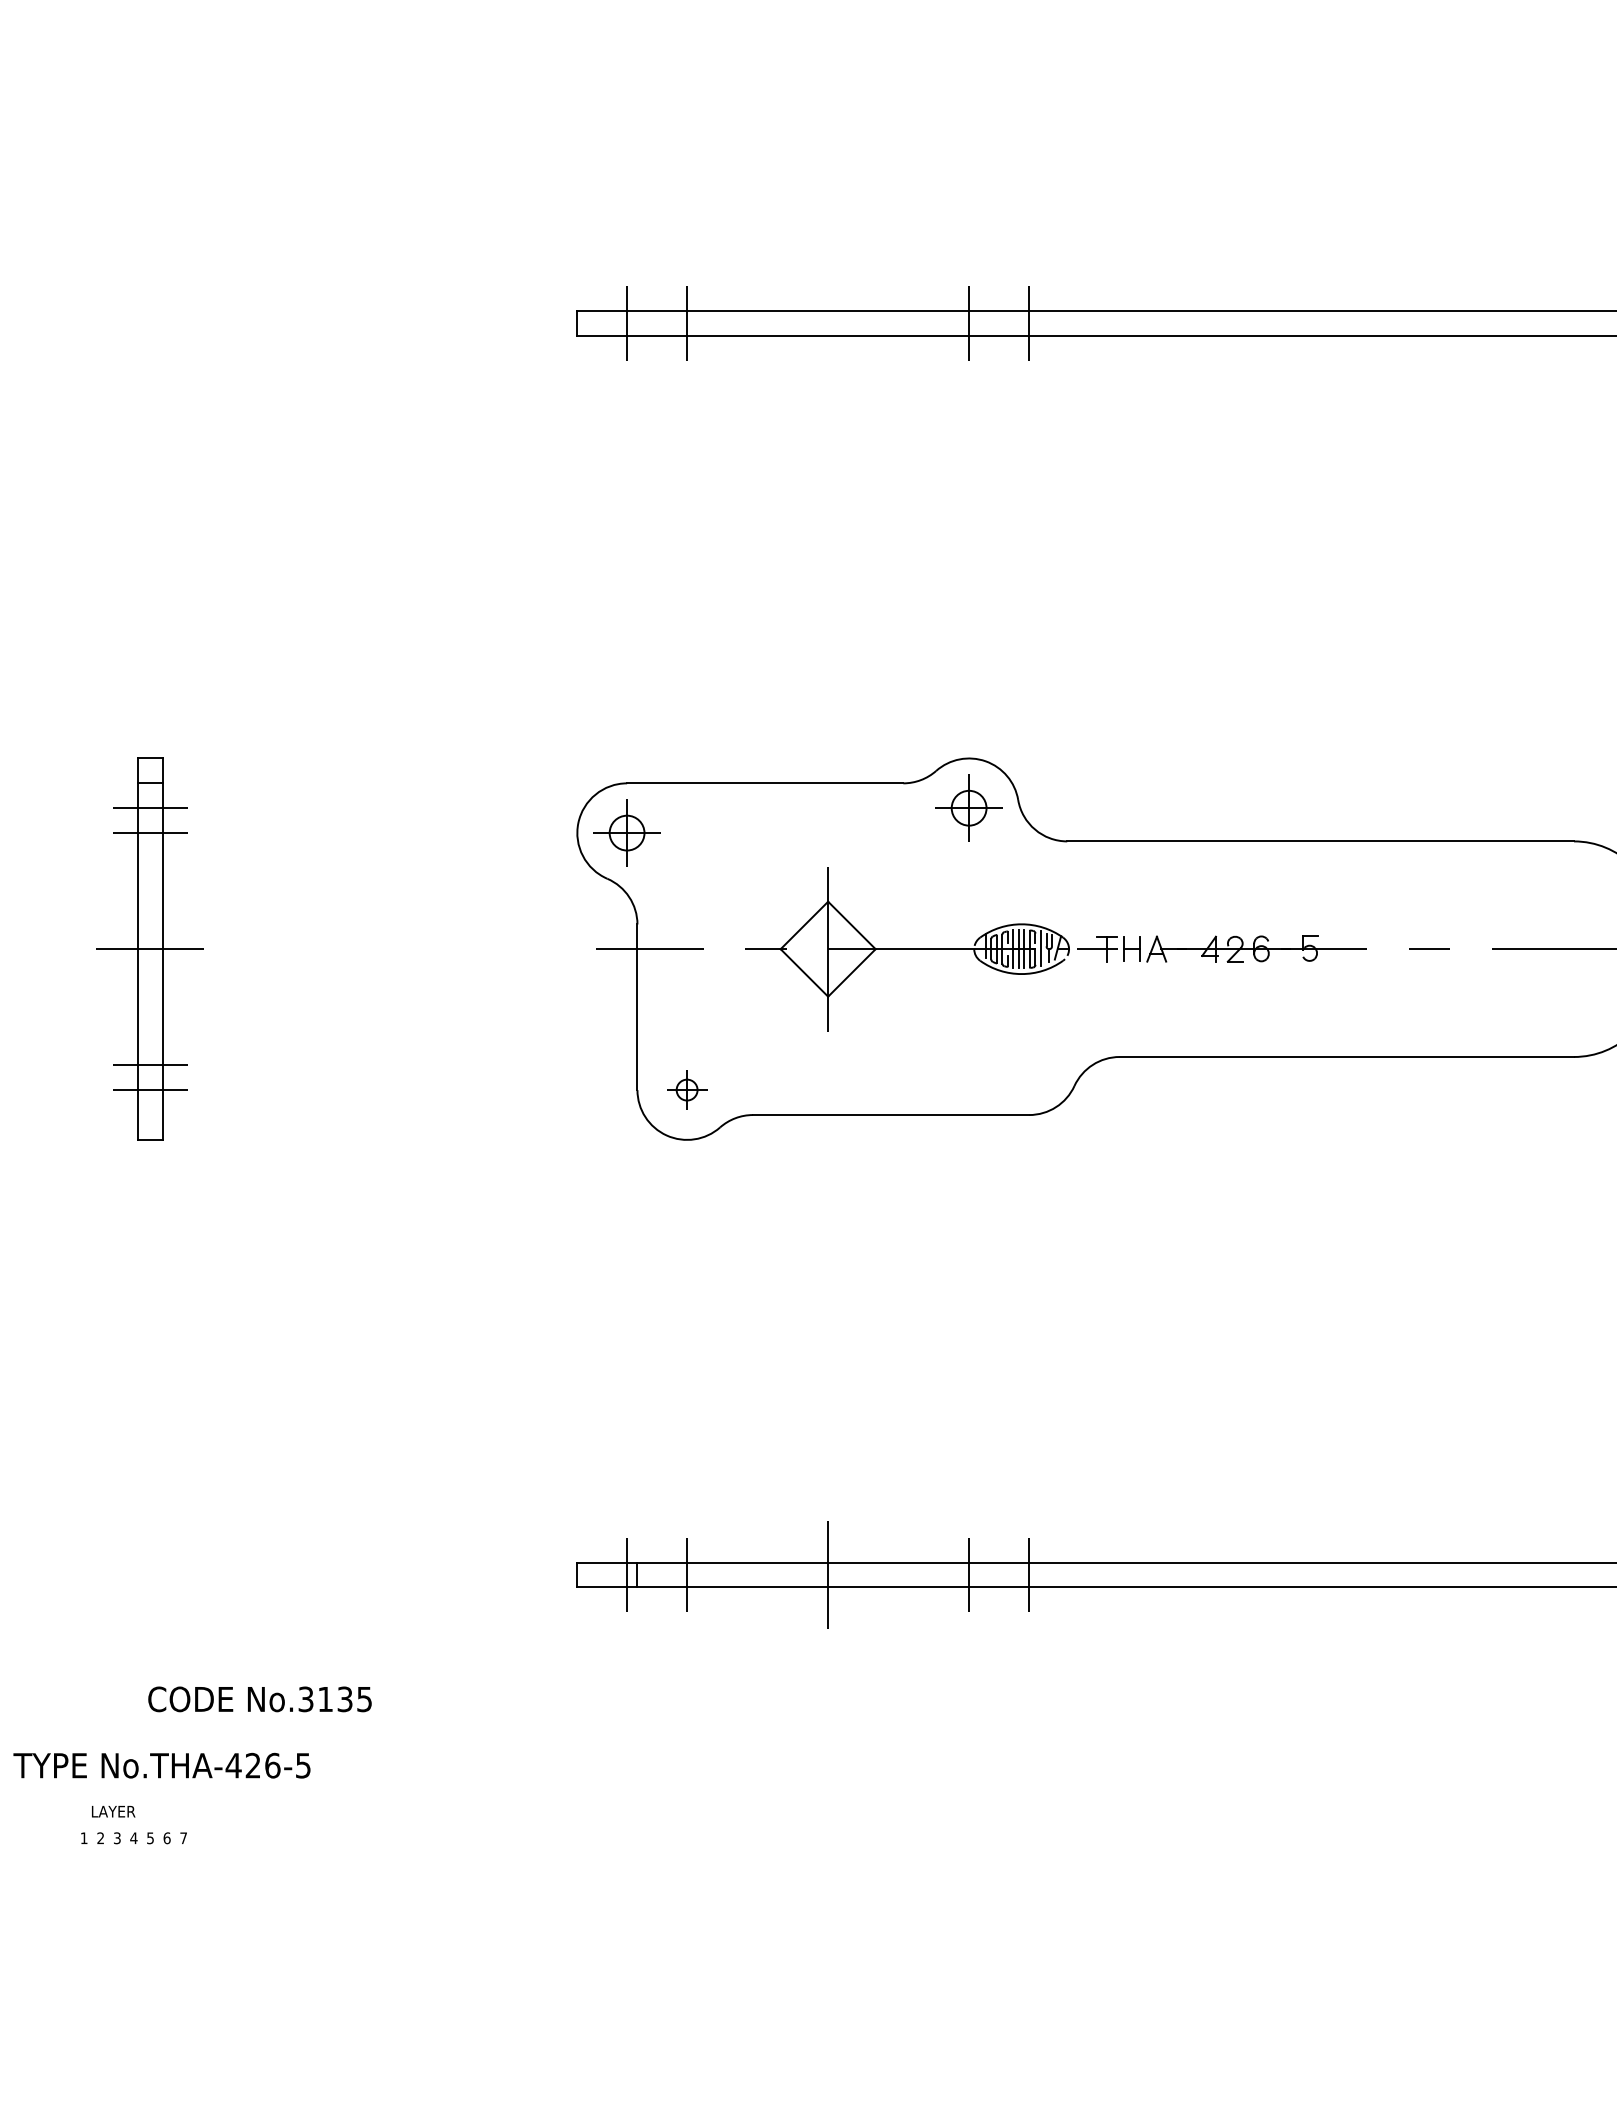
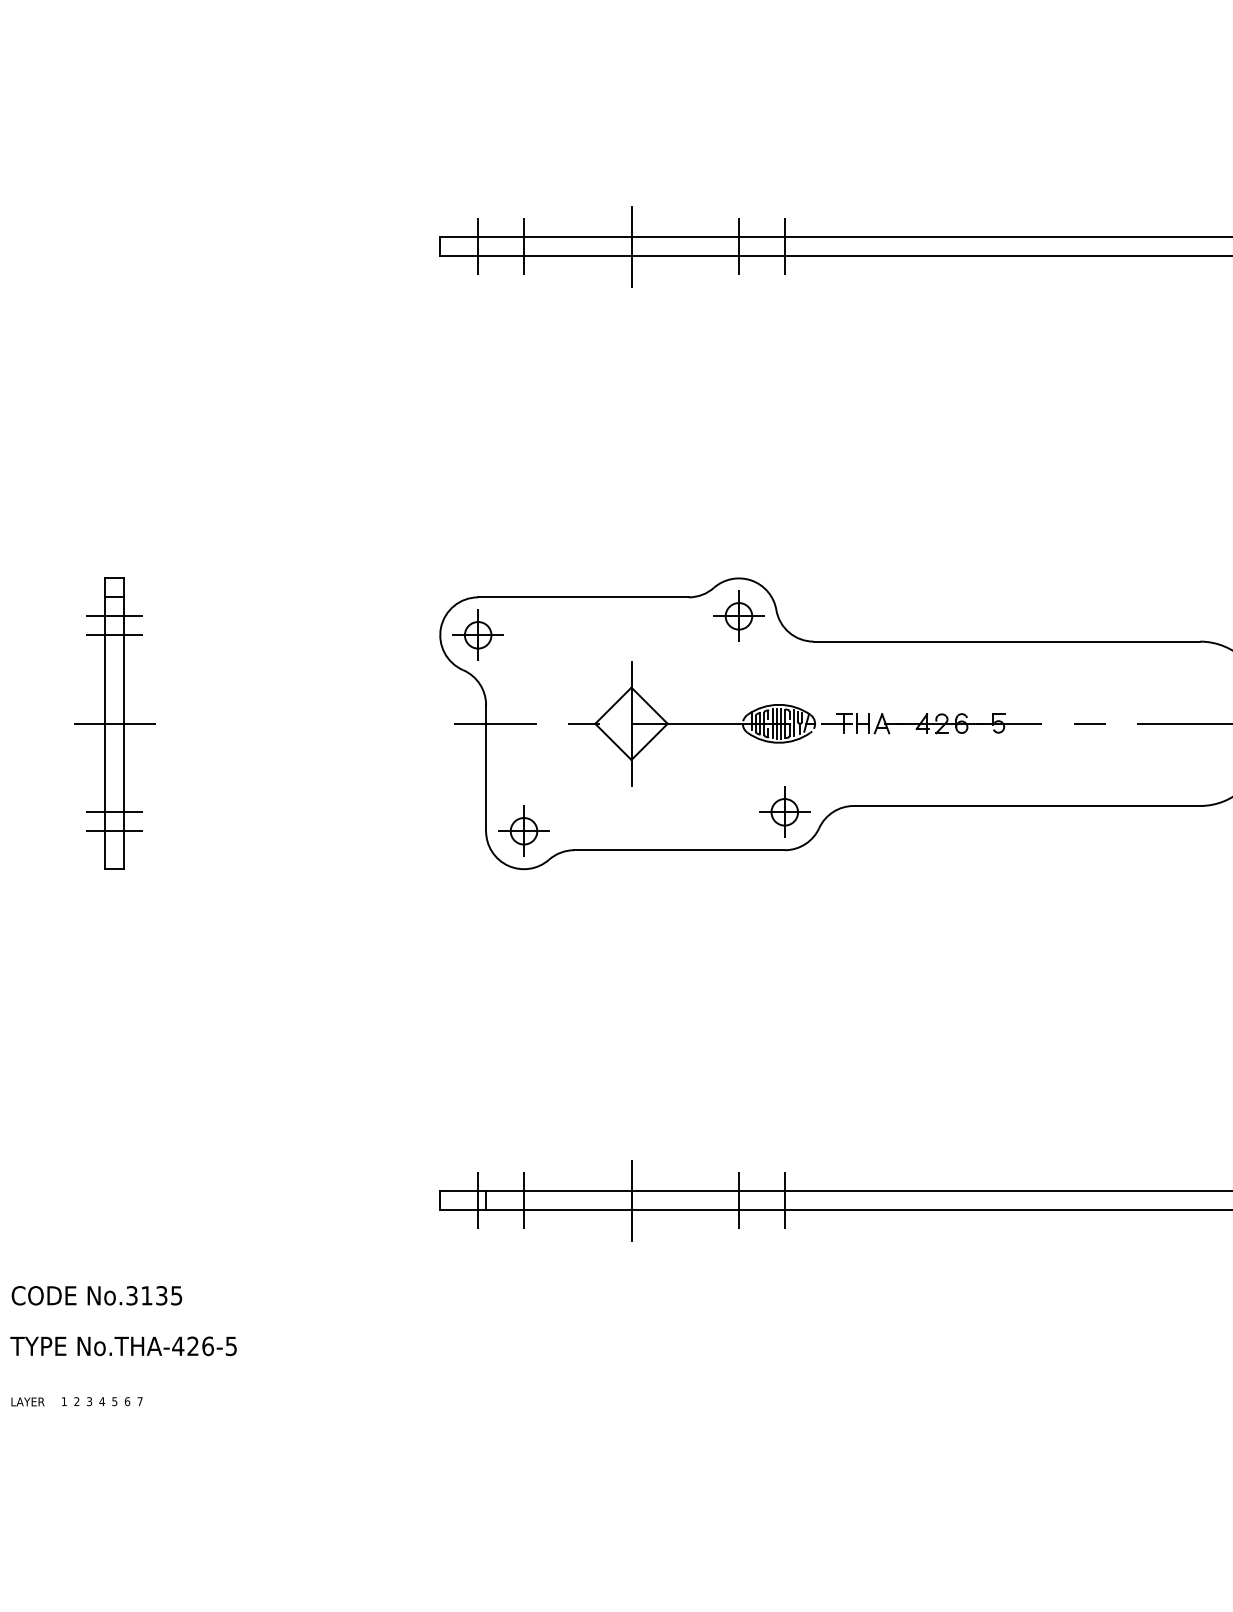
line: (828, 323) -> (631, 246), added
part: (1028, 1064) -> (784, 811), added
part: (686, 1089) -> (523, 830), size x1.67
text: (259, 1699) -> (96, 1295), moved
text: (113, 1811) -> (27, 1401), moved

